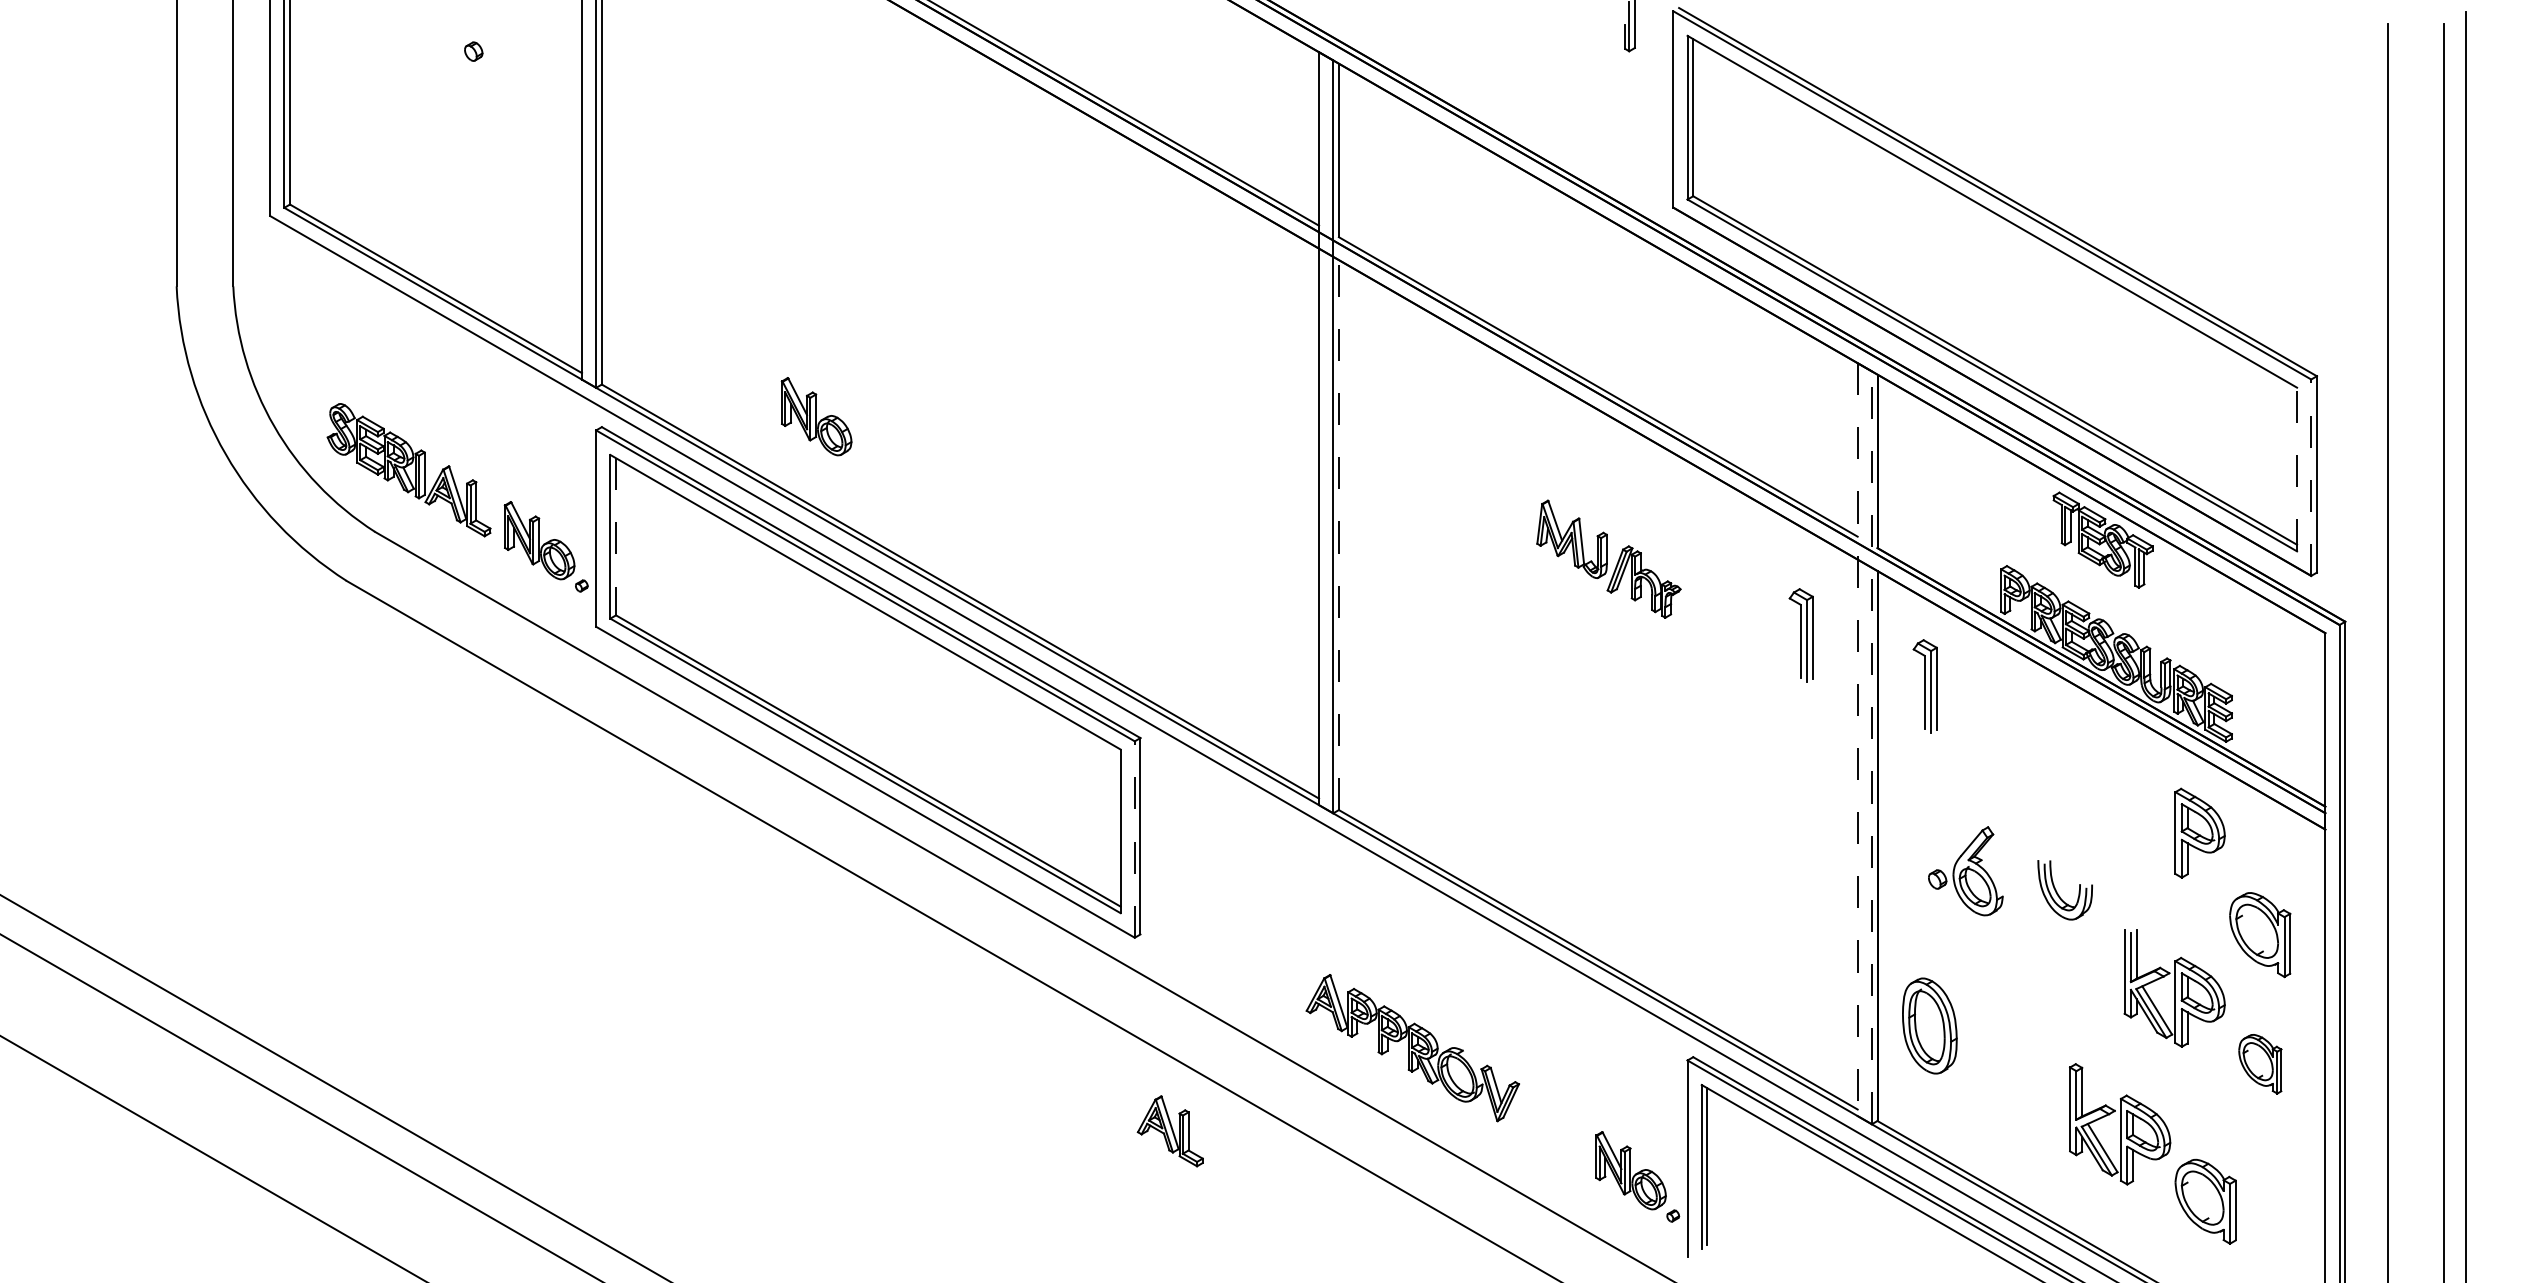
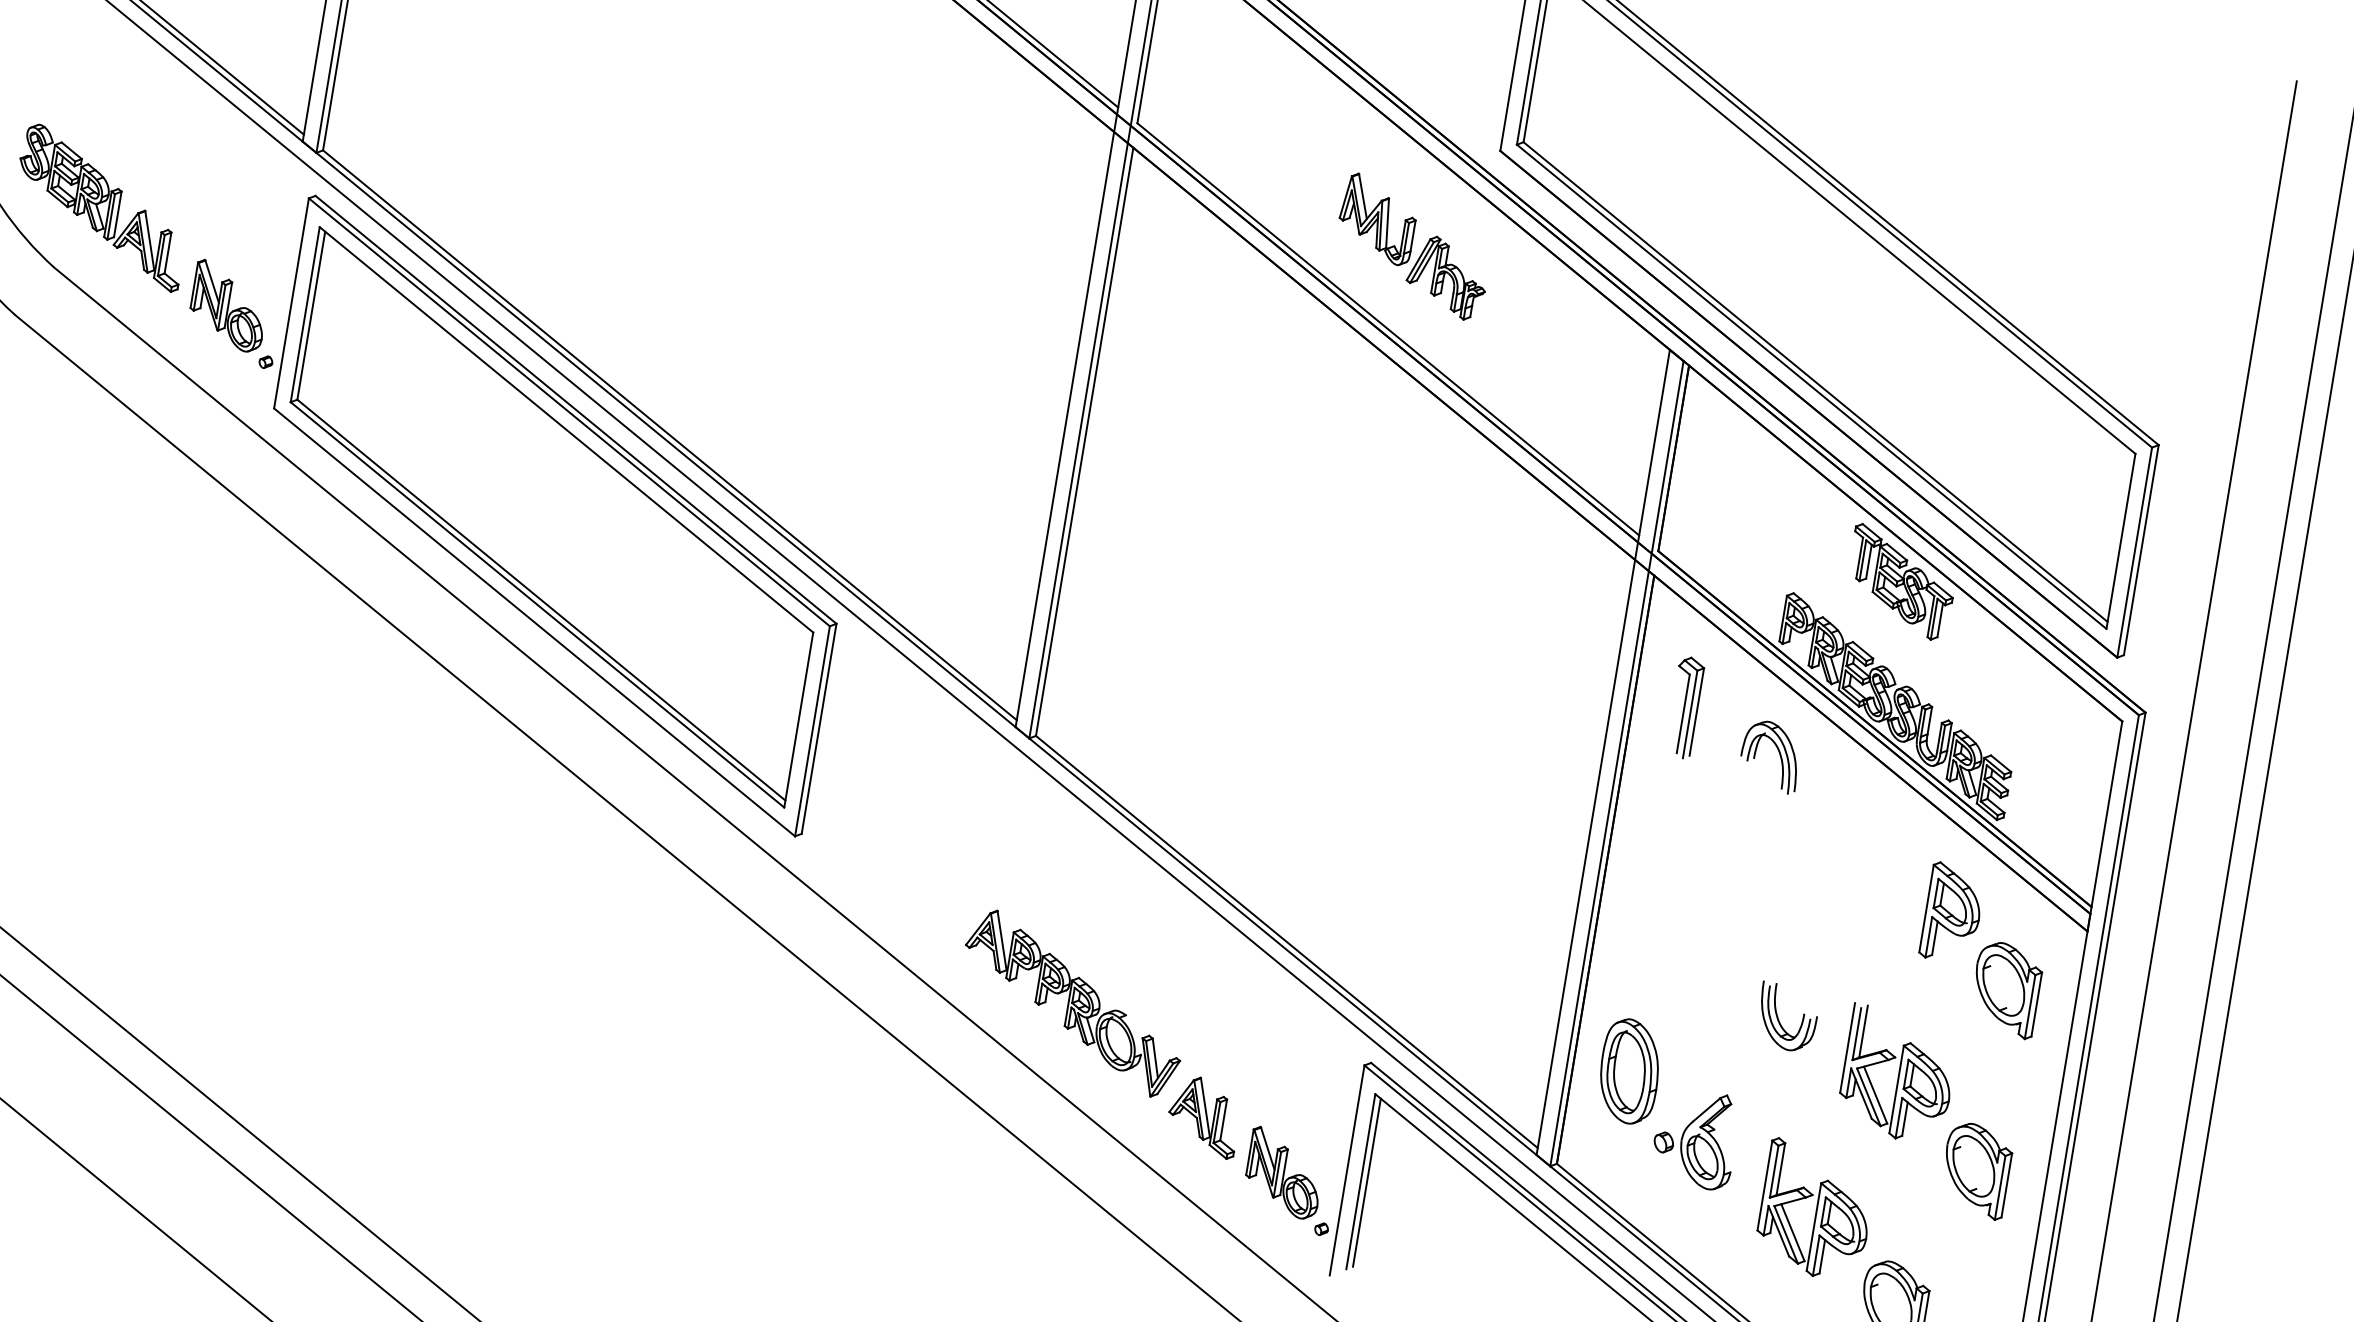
part: (816, 416) -> (546, 222), removed
line: (2297, 469) -> (2121, 541), dashed -> solid
line: (2311, 477) -> (2134, 552), dashed -> solid
line: (1338, 535) -> (1084, 442), dashed -> solid
line: (616, 536) -> (311, 315), dashed -> solid
part: (1608, 558) -> (1413, 246), moved
part: (1800, 635) -> (1560, 630), removed
part: (2016, 712) -> (1777, 751), added
line: (1857, 740) -> (1602, 753), dashed -> solid
line: (1871, 747) -> (1616, 763), dashed -> solid
line: (1134, 839) -> (812, 731), dashed -> solid
part: (1965, 871) -> (1695, 1138), moved
part: (2058, 893) -> (1779, 1019), moved
part: (2260, 935) -> (2006, 990), moved
part: (2260, 1064) -> (1976, 1171), size x1.43
part: (1169, 1131) -> (1203, 1116), moved

